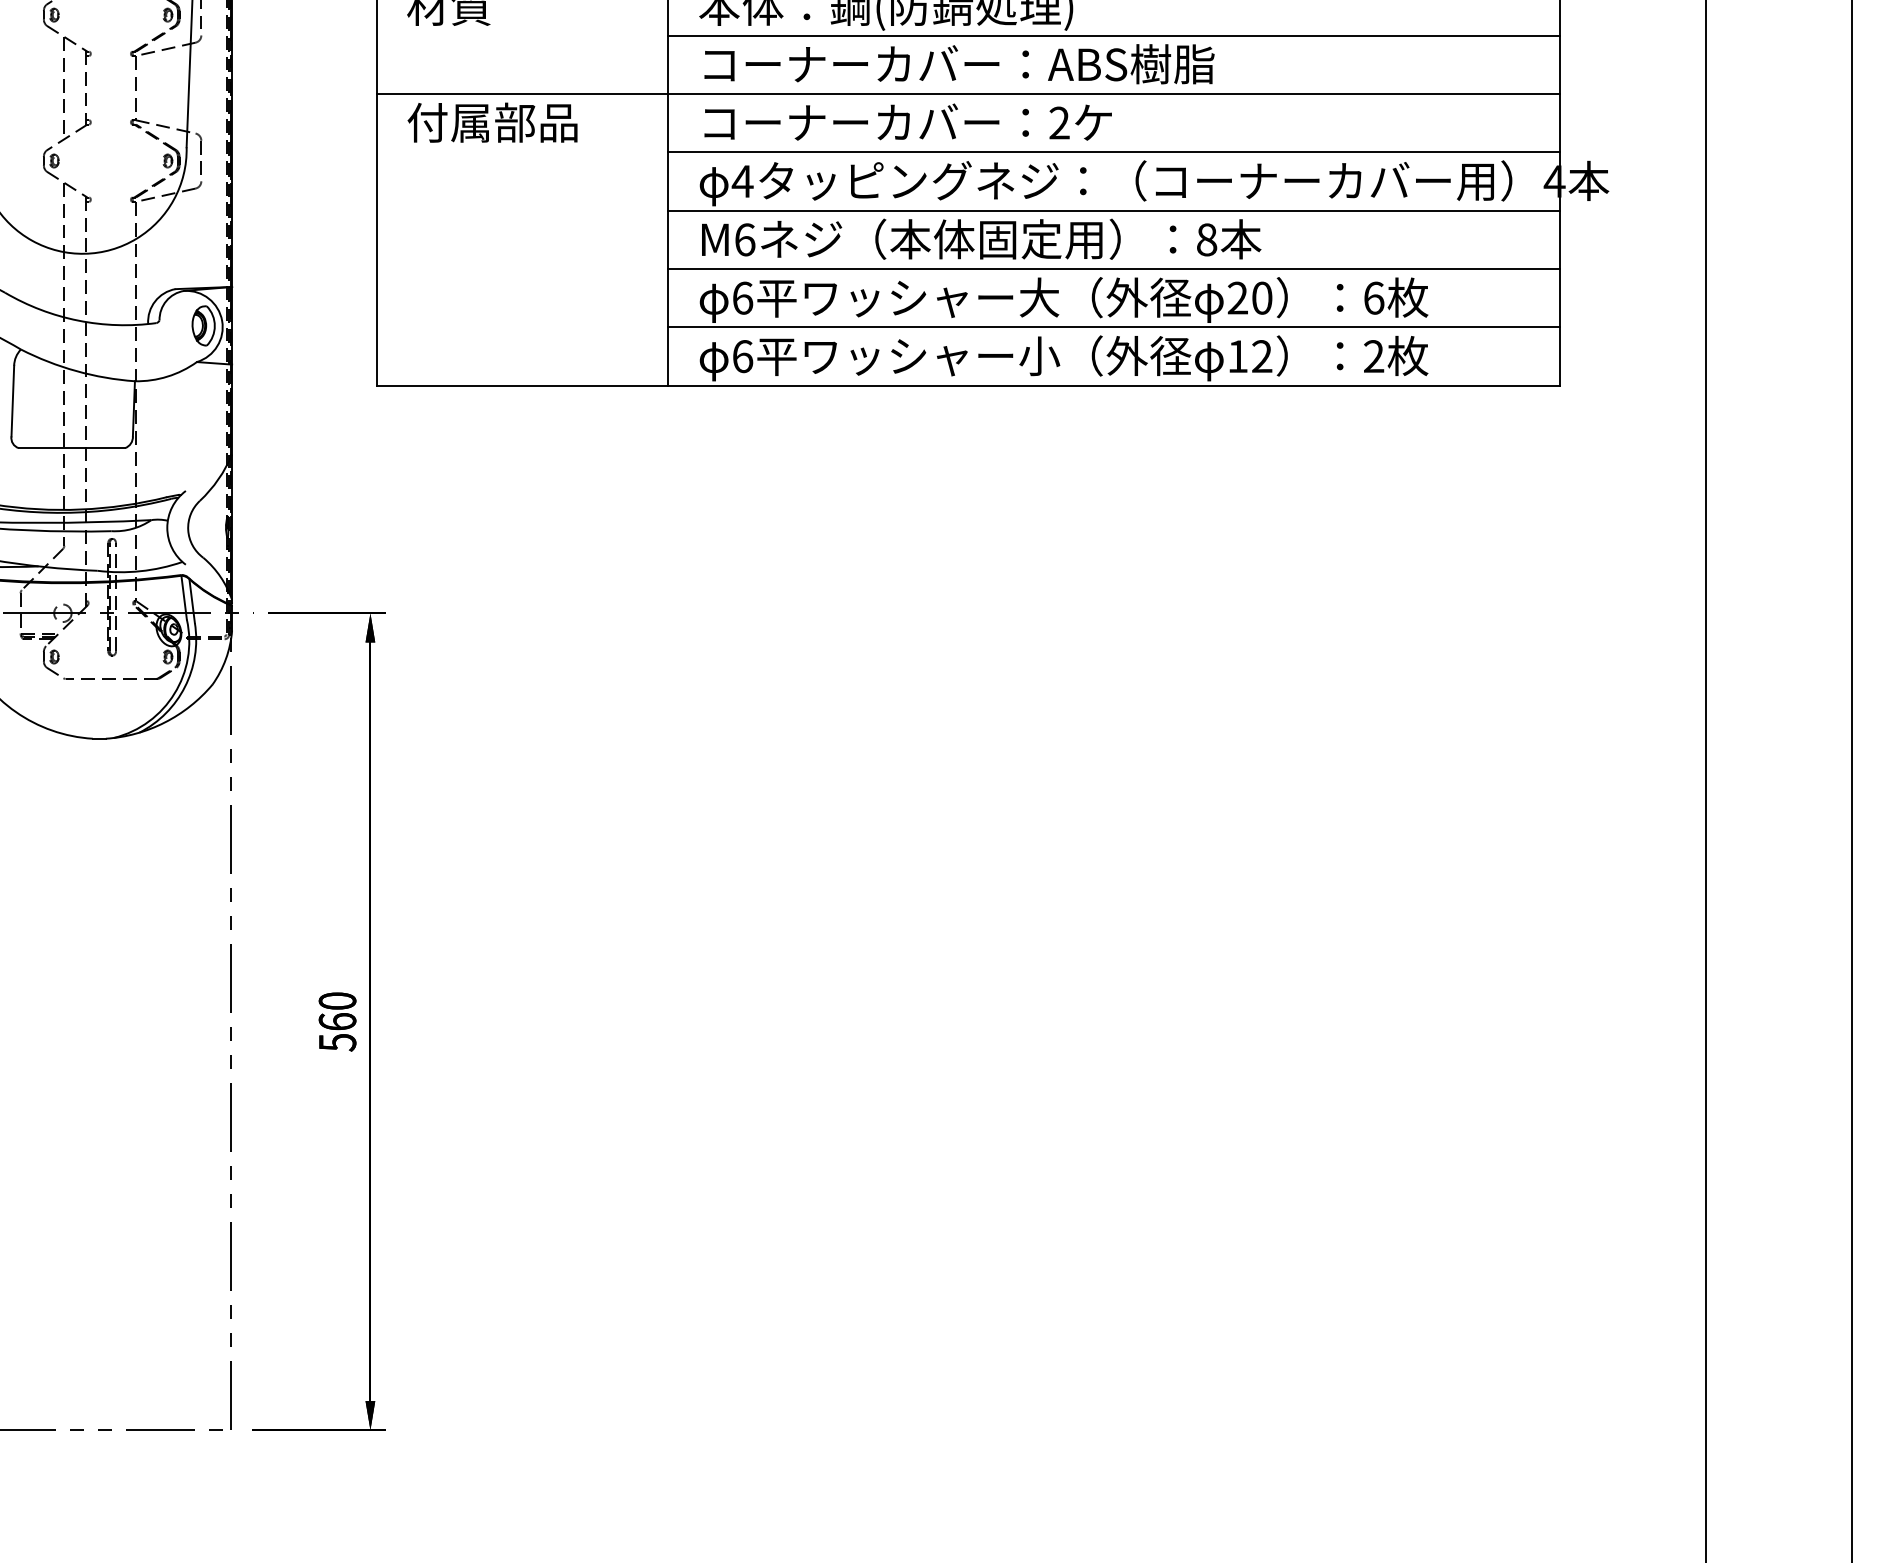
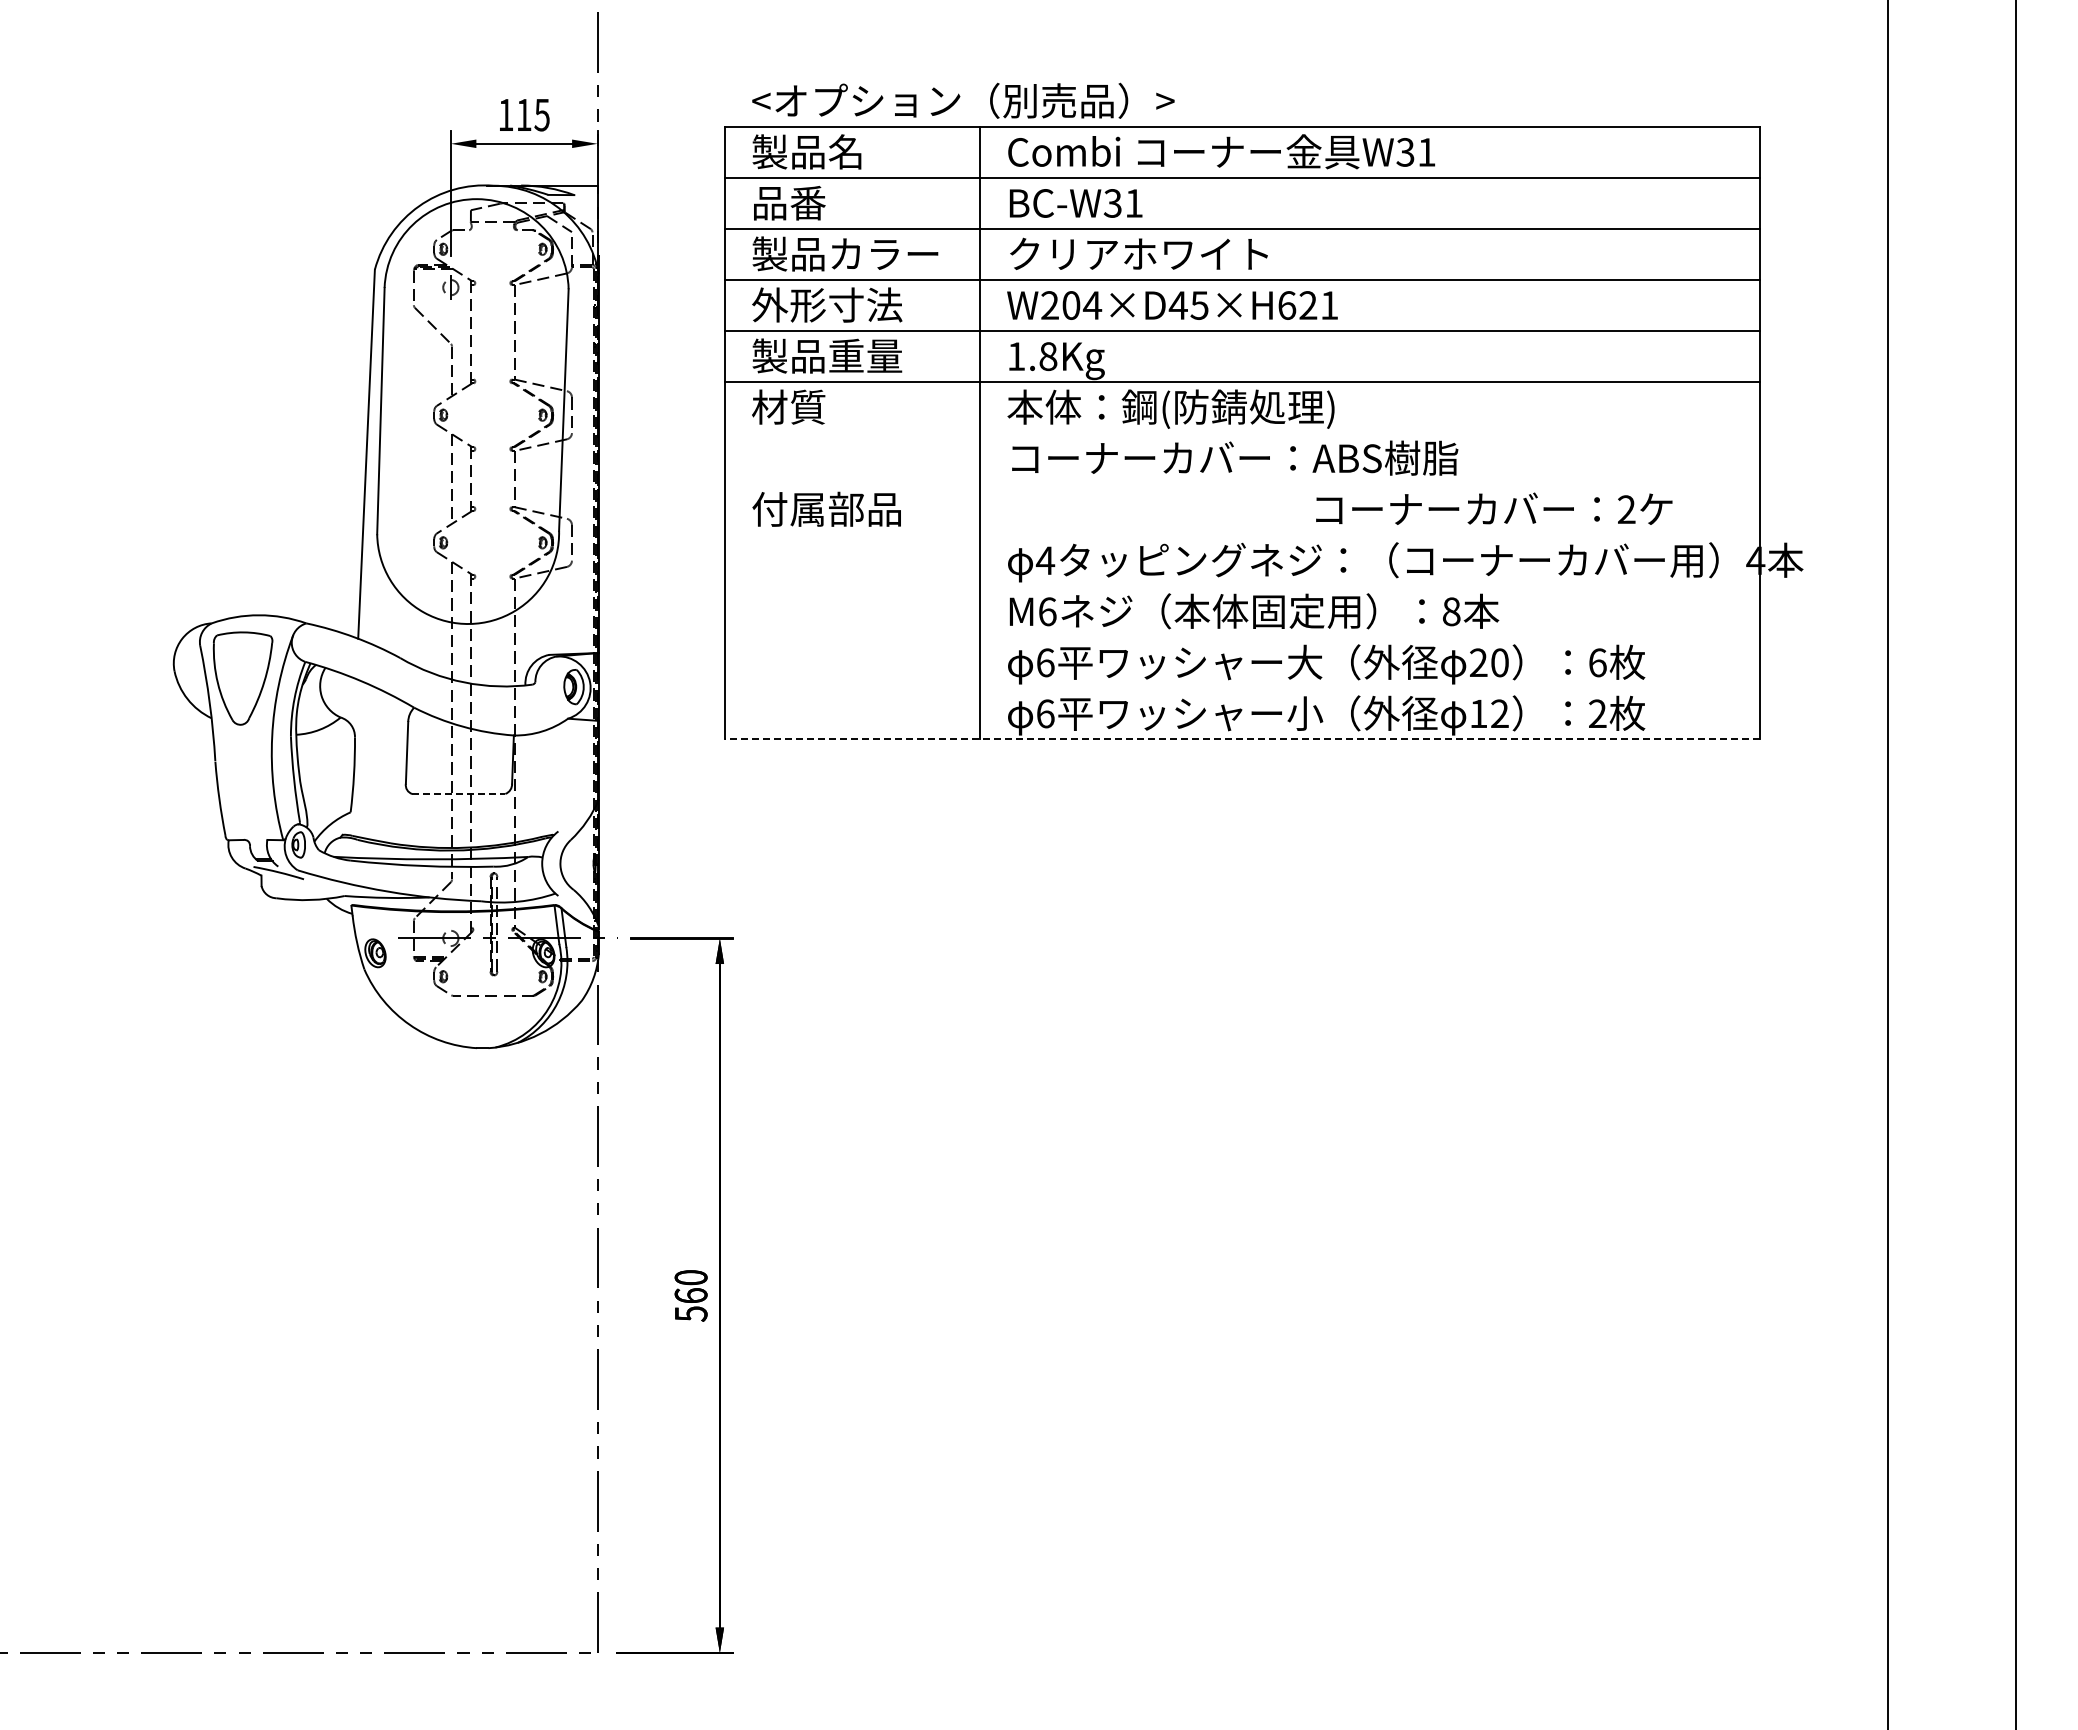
line: (1114, 36) -> (1370, 433), removed
line: (967, 94) -> (1242, 484), removed
text: (908, 121) -> (1494, 508), moved
line: (1114, 152) -> (1370, 535), removed
line: (1114, 210) -> (1370, 586), removed
line: (1114, 269) -> (1370, 637), removed
line: (1114, 327) -> (1370, 688), removed
line: (967, 385) -> (1242, 739), solid -> dashed
line: (71, 447) -> (458, 793), solid -> dashed

